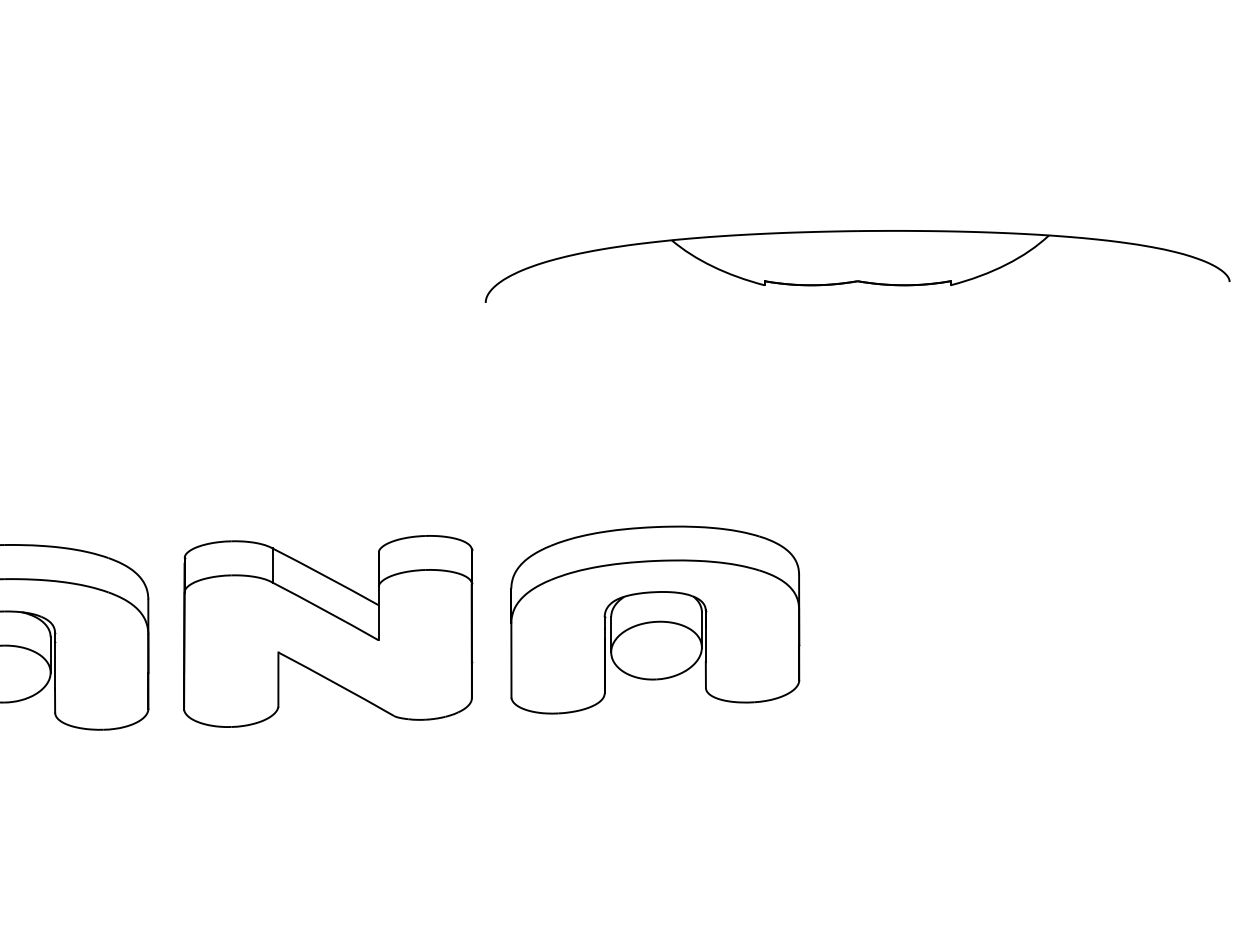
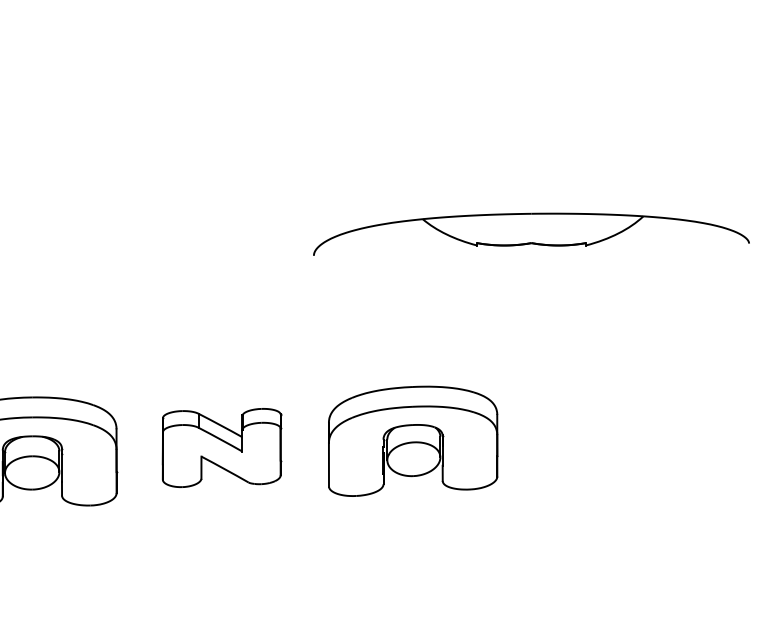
part: (327, 630) -> (221, 447), size x0.7

